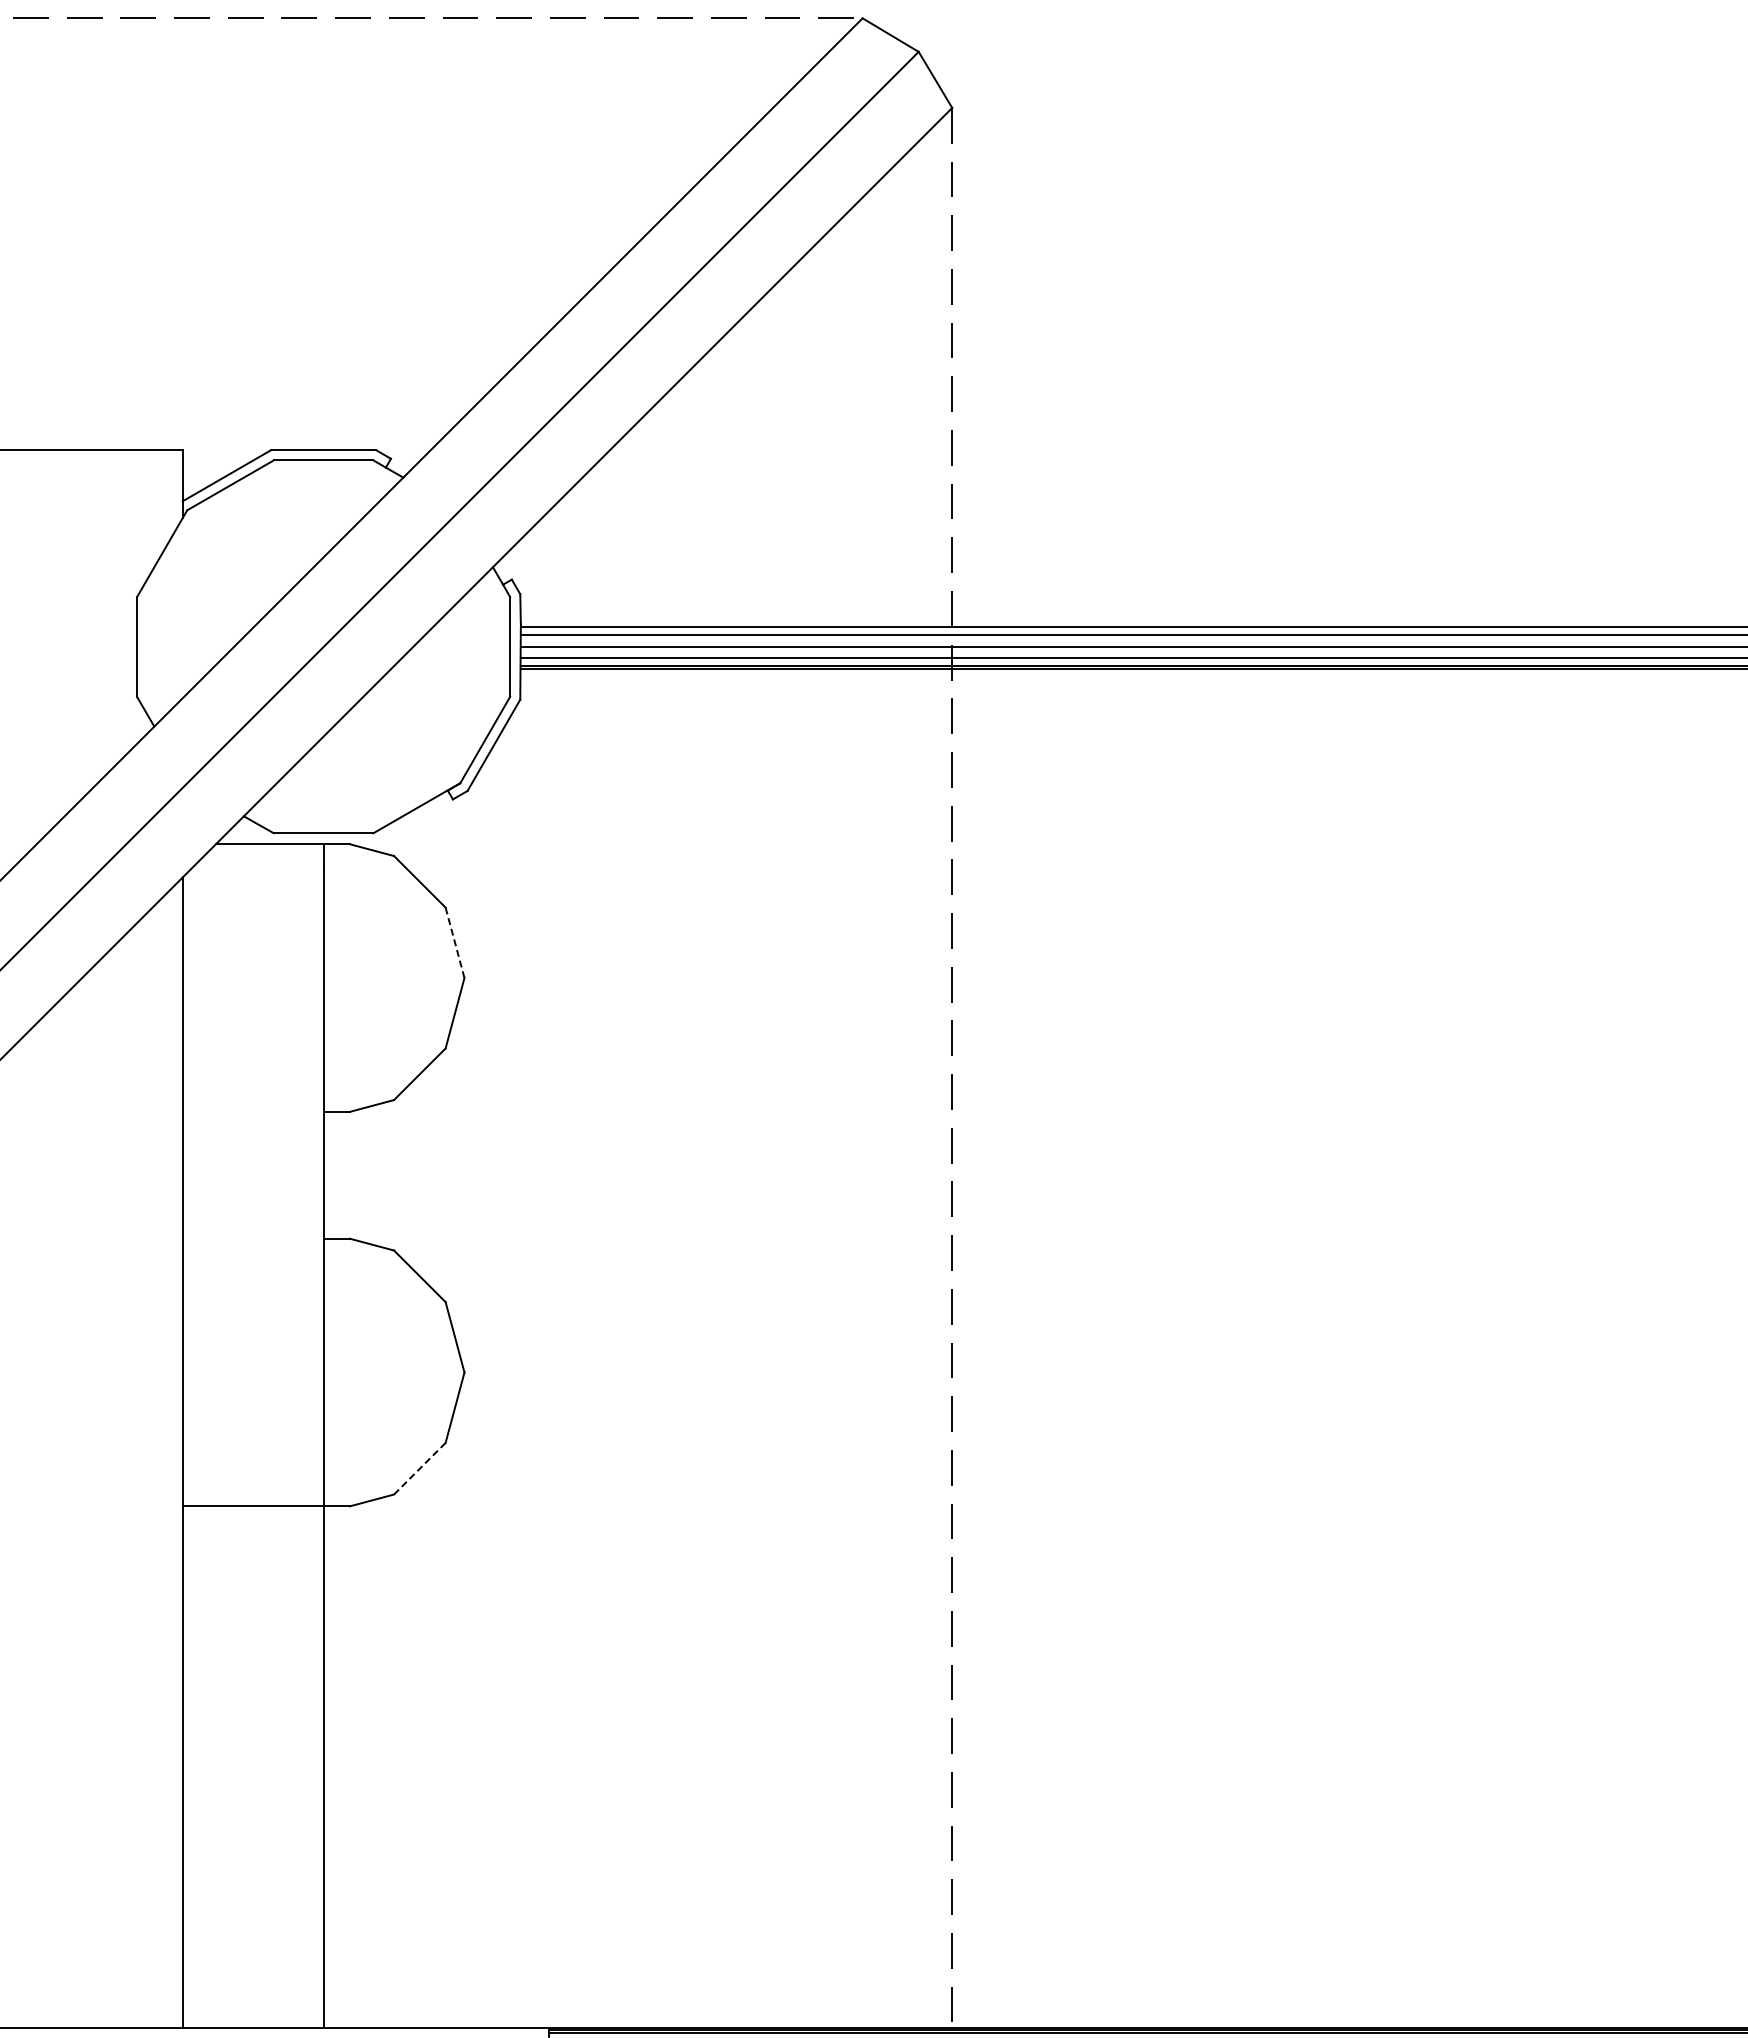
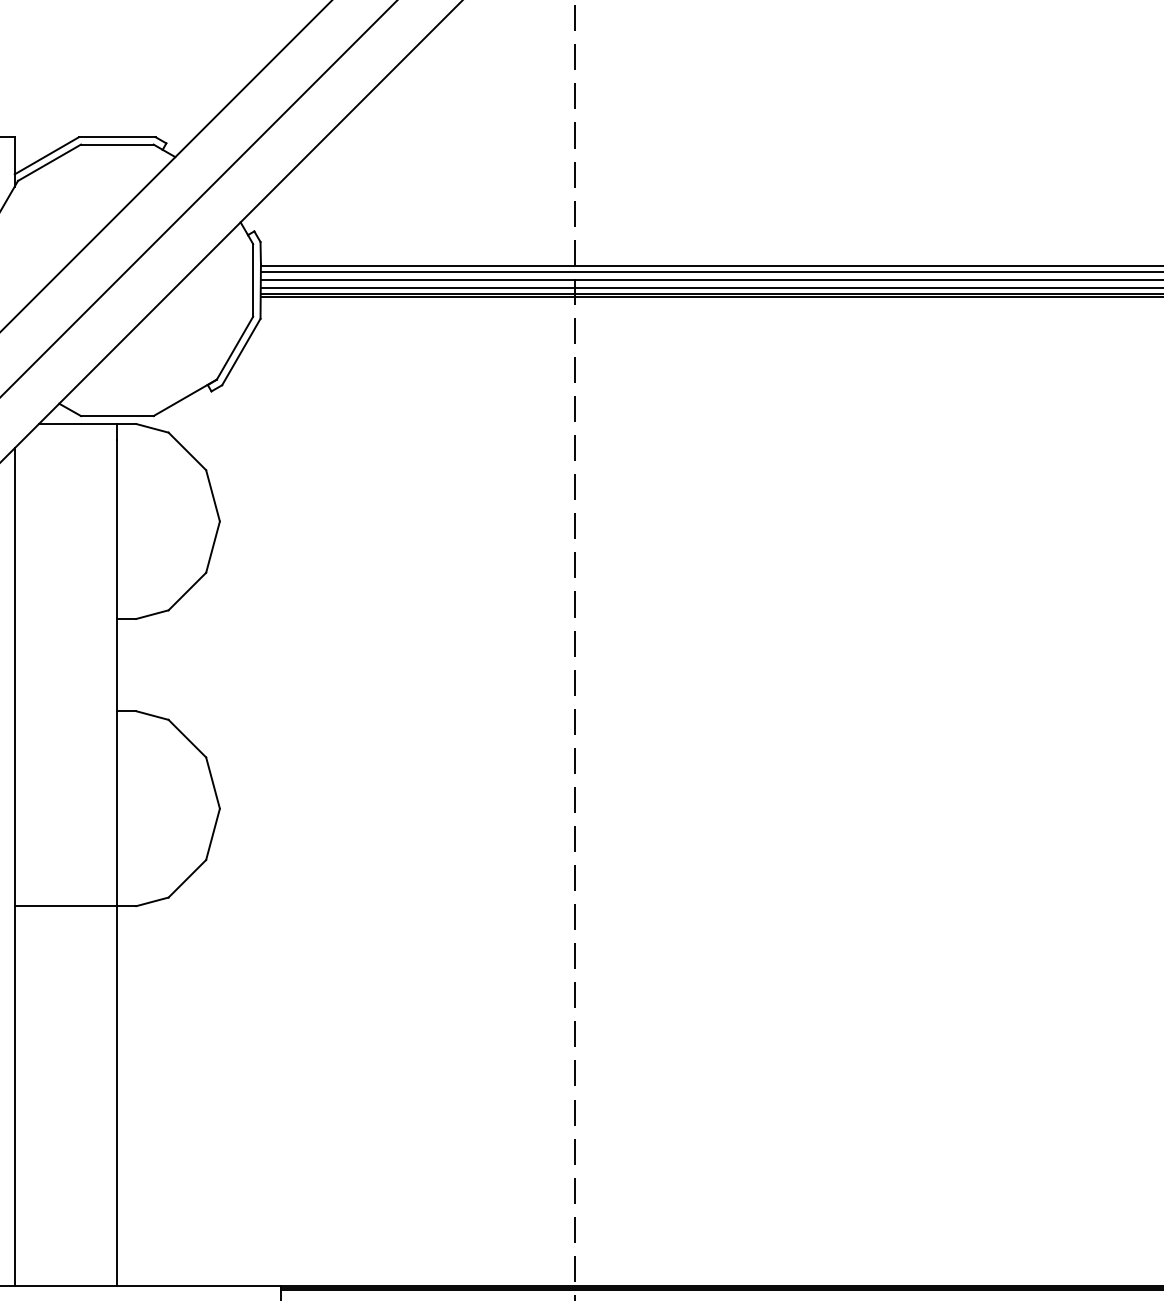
line: (454, 942) -> (212, 495), dashed -> solid
line: (420, 1468) -> (187, 878), dashed -> solid

